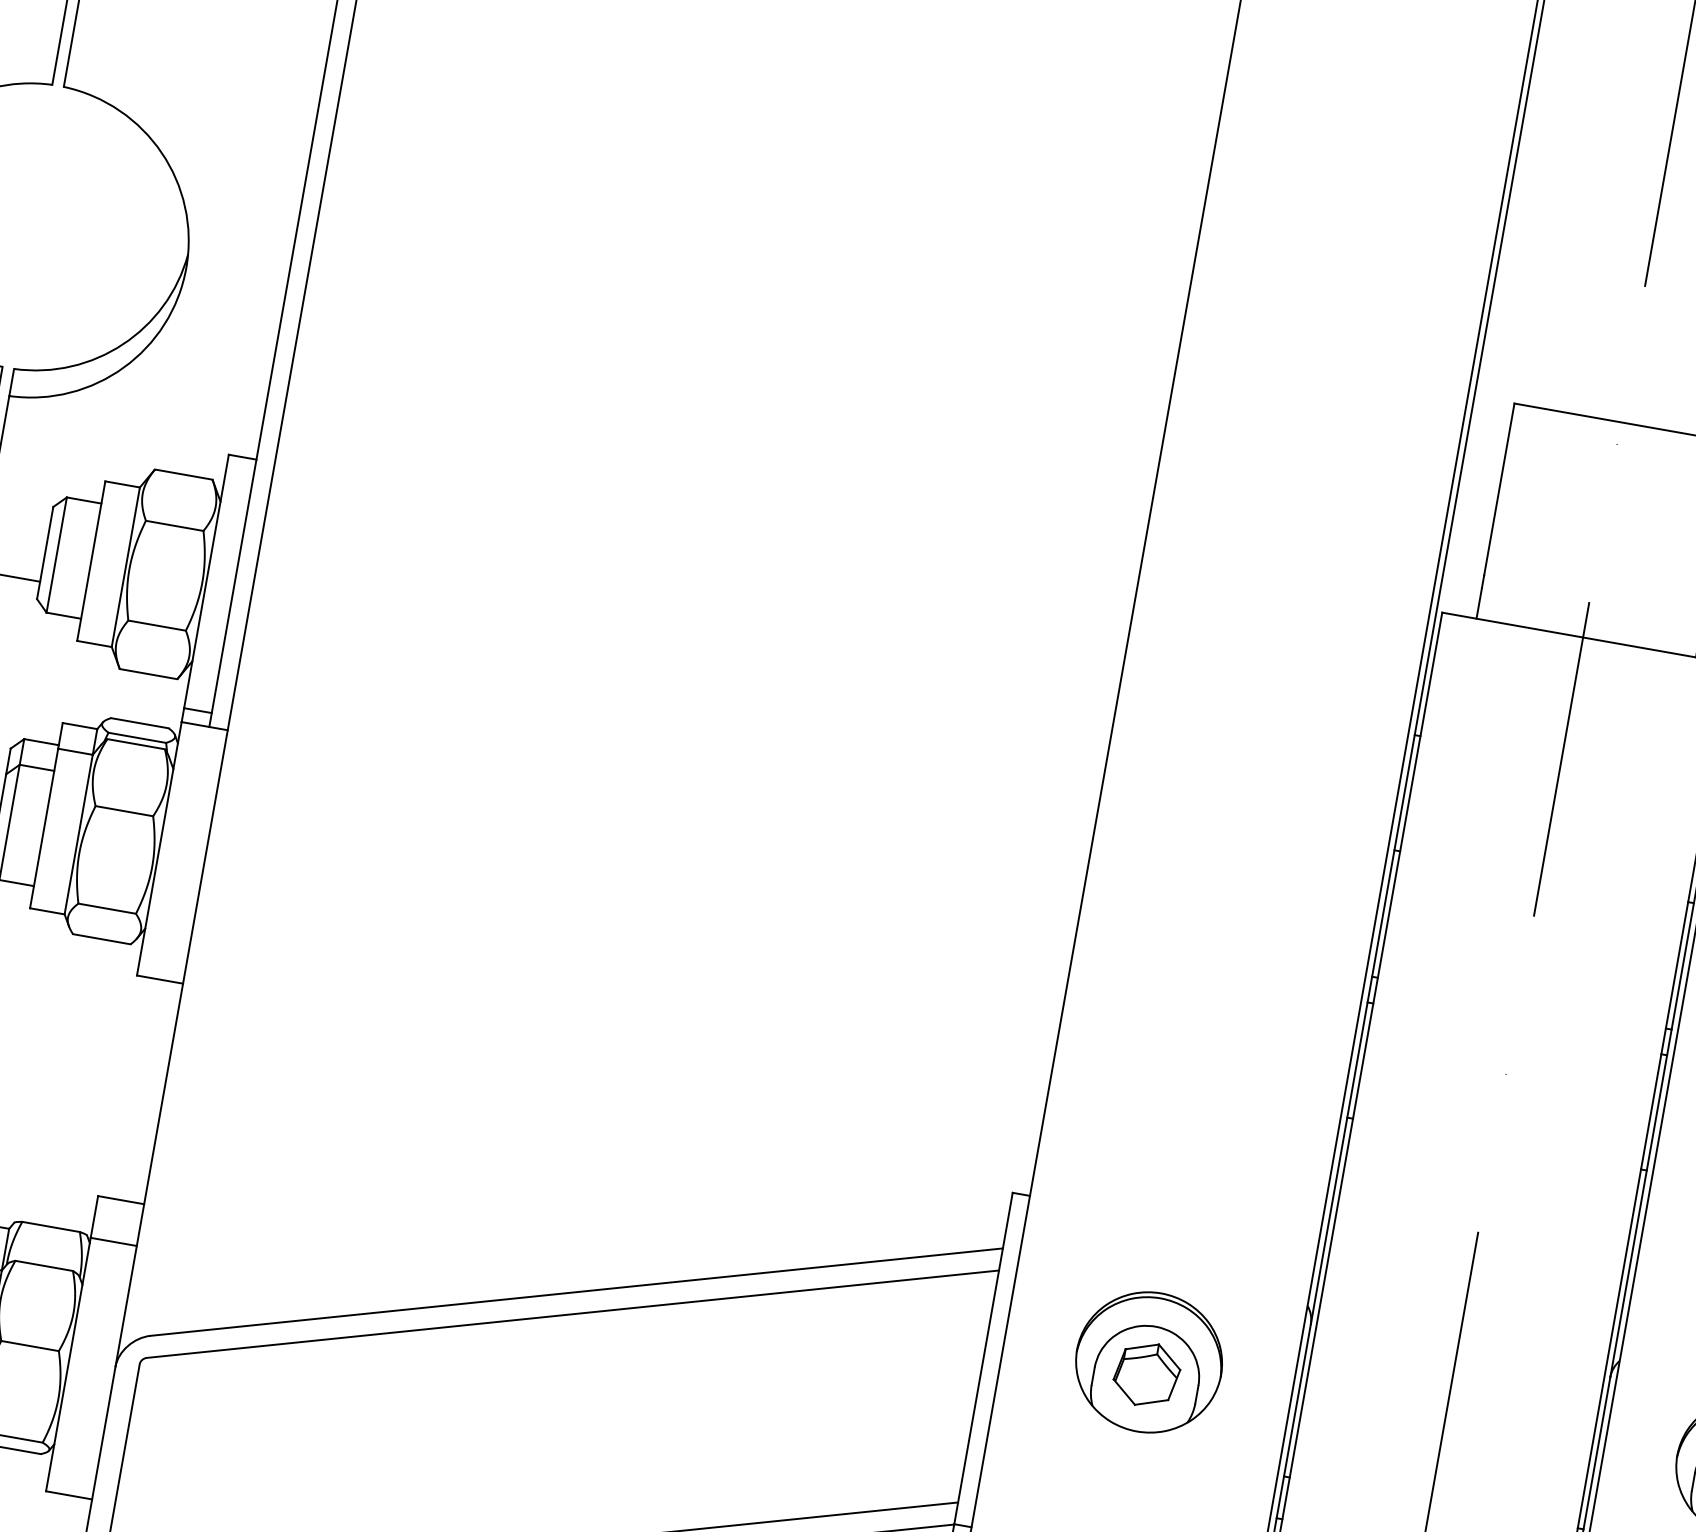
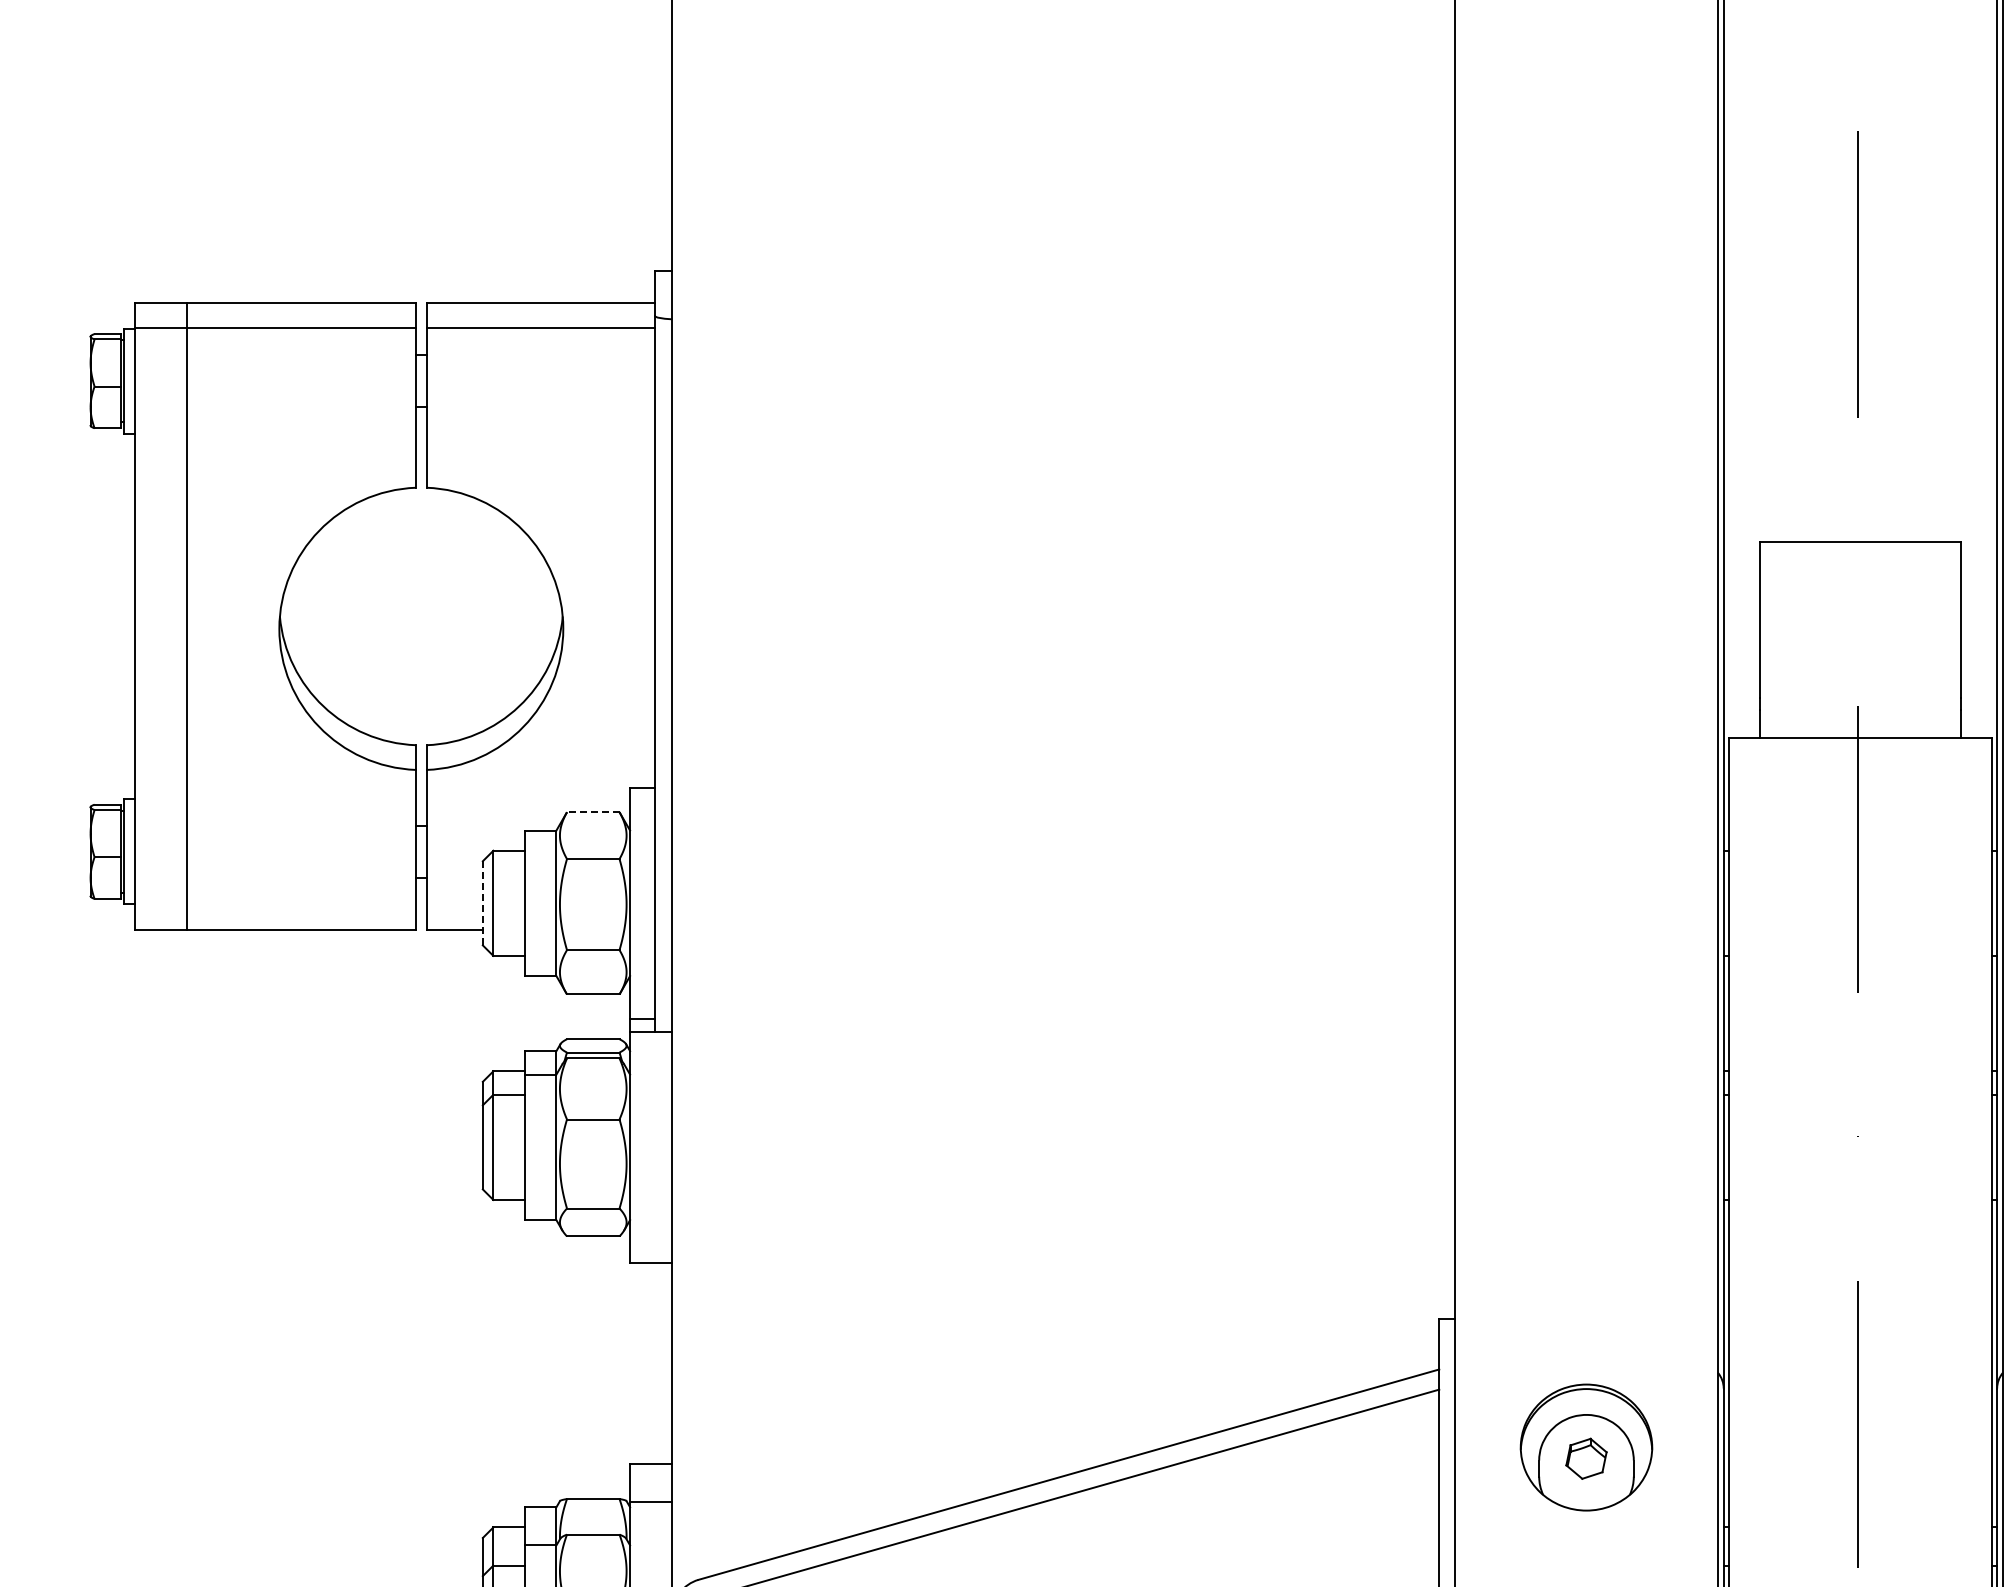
line: (182, 474) -> (592, 812), solid -> dashed
line: (44, 552) -> (482, 902), solid -> dashed
part: (1147, 1374) -> (1586, 1458), size x0.7

